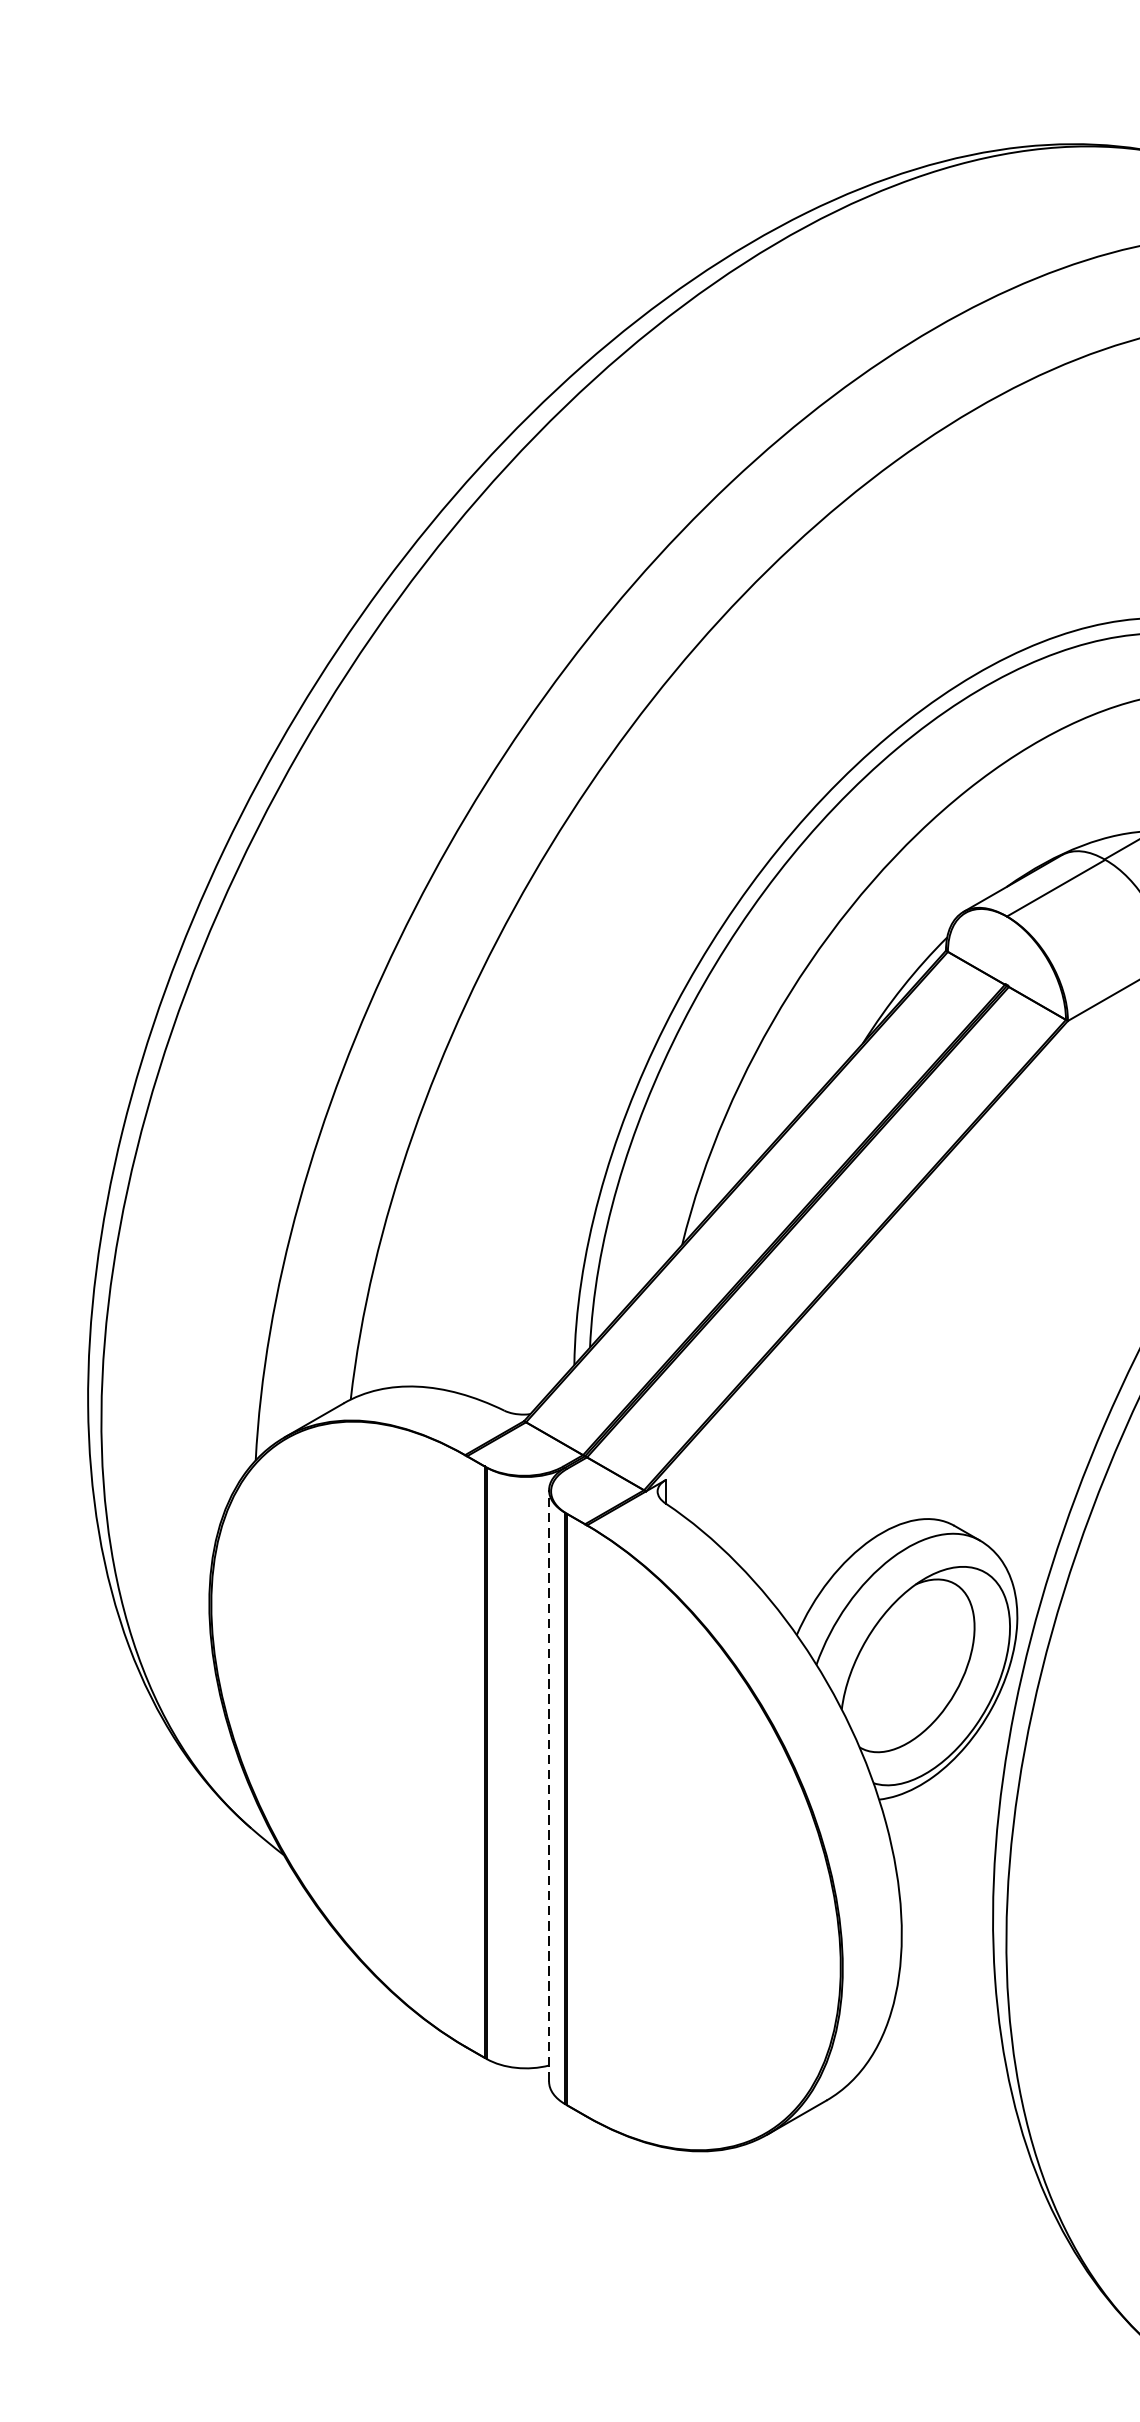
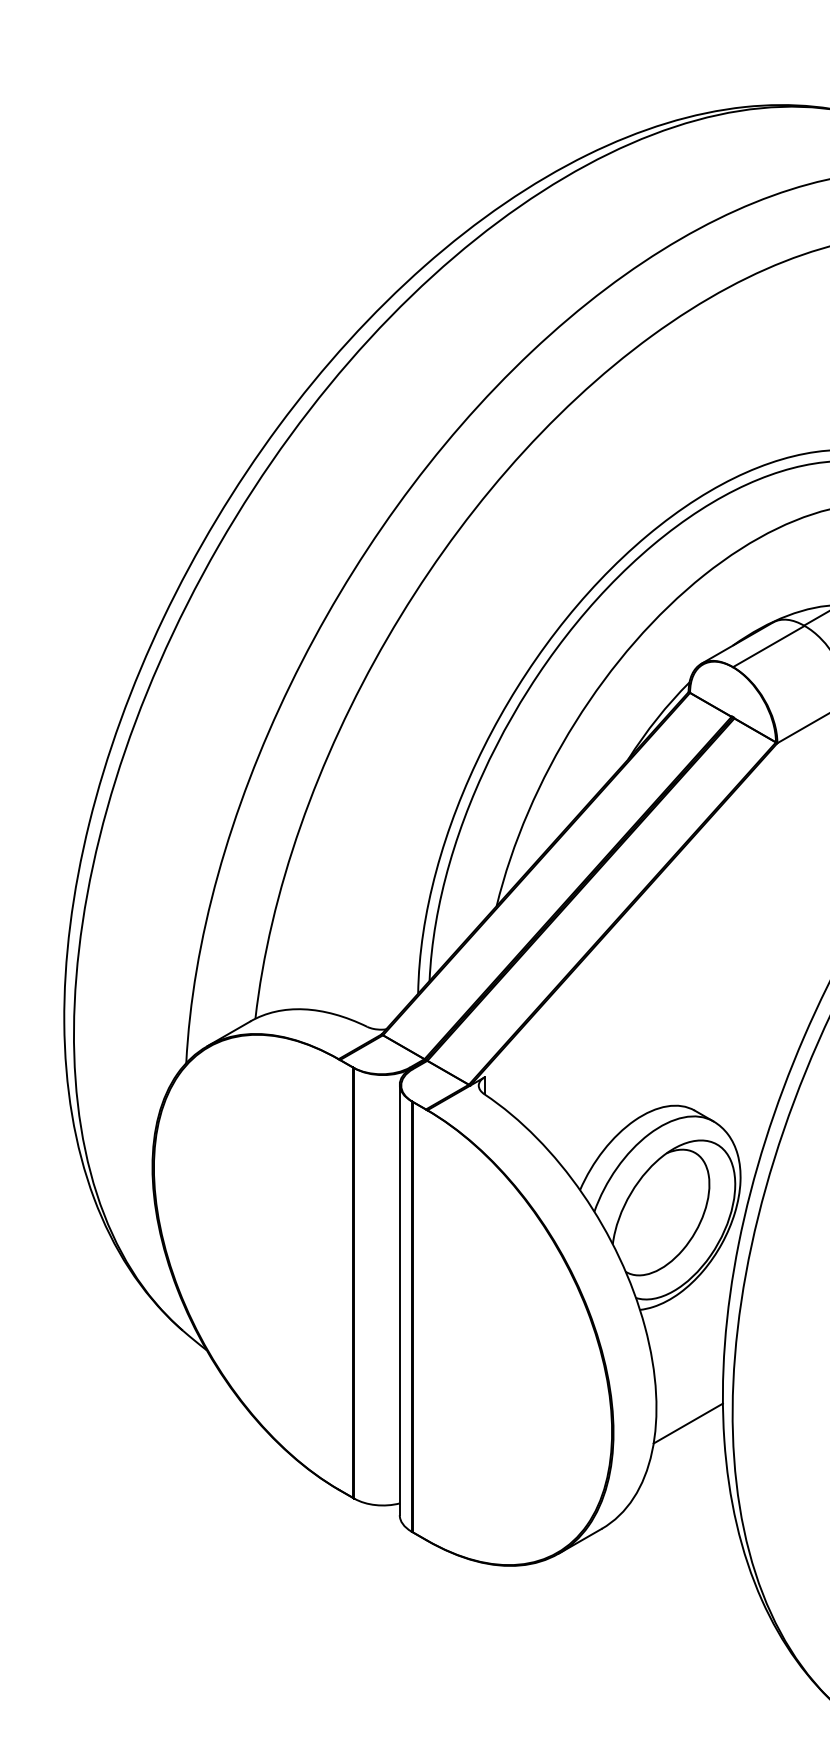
line: (548, 1785) -> (399, 1299), dashed -> solid
line: (944, 1955) -> (687, 1423), added

